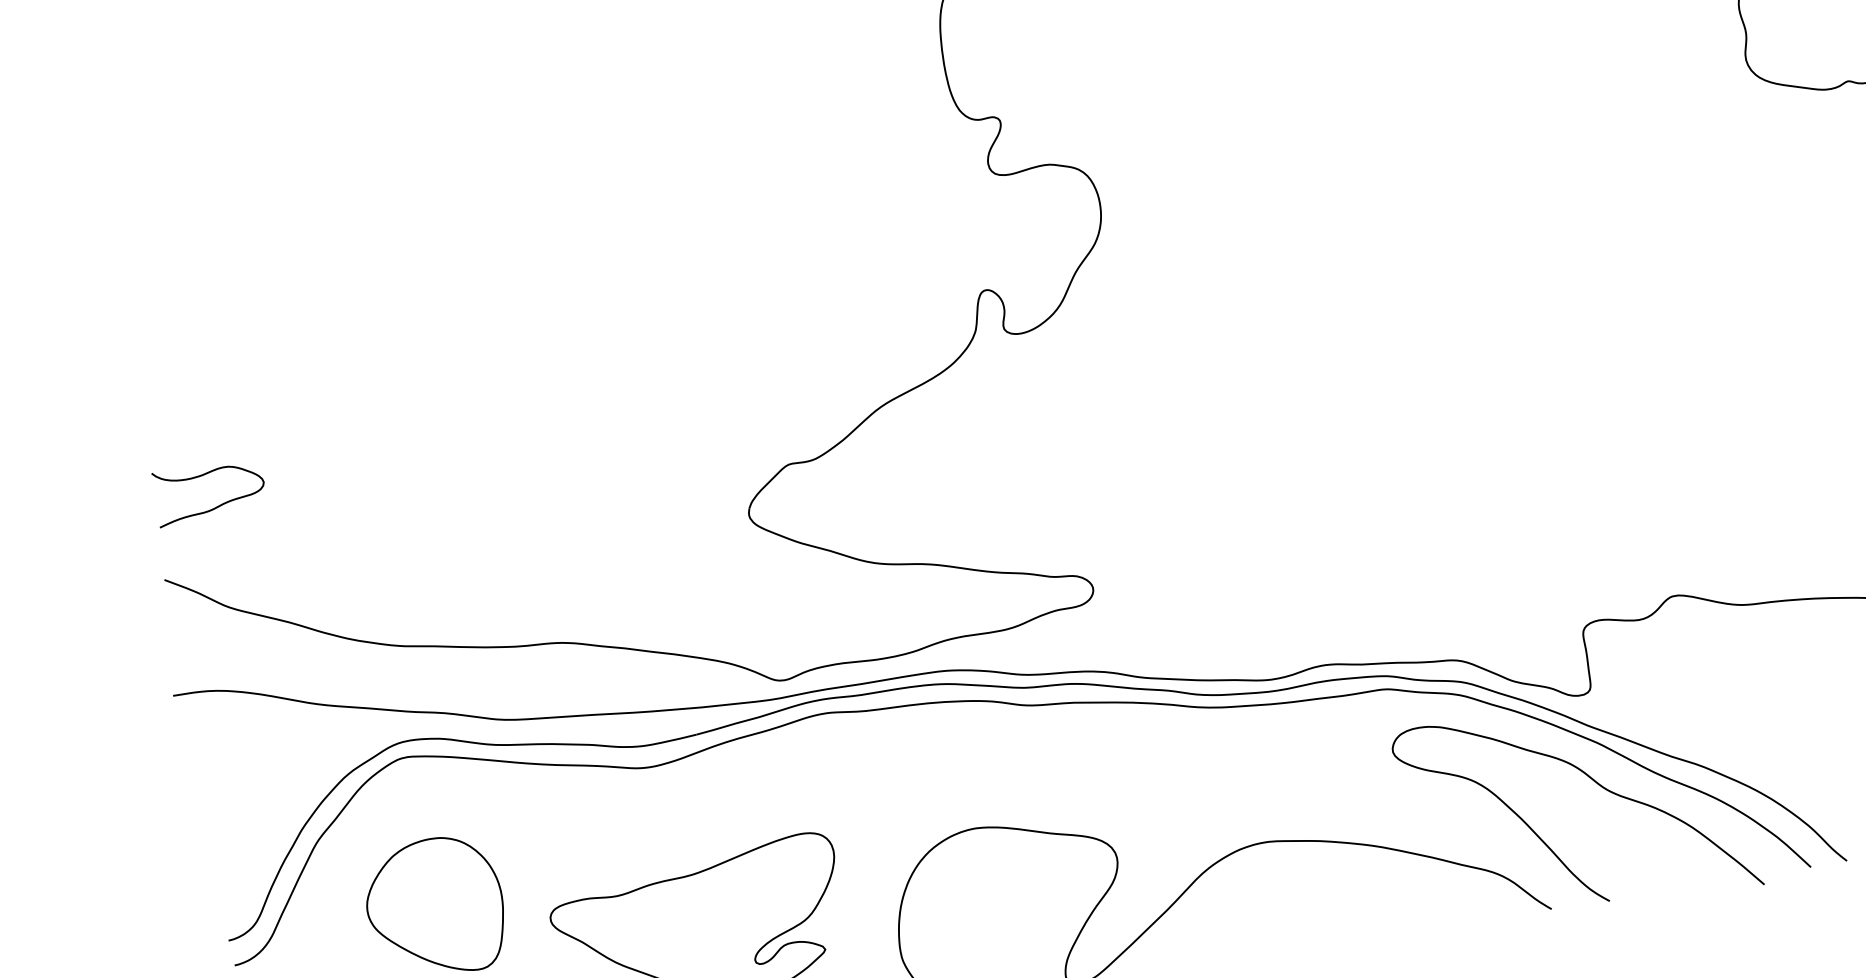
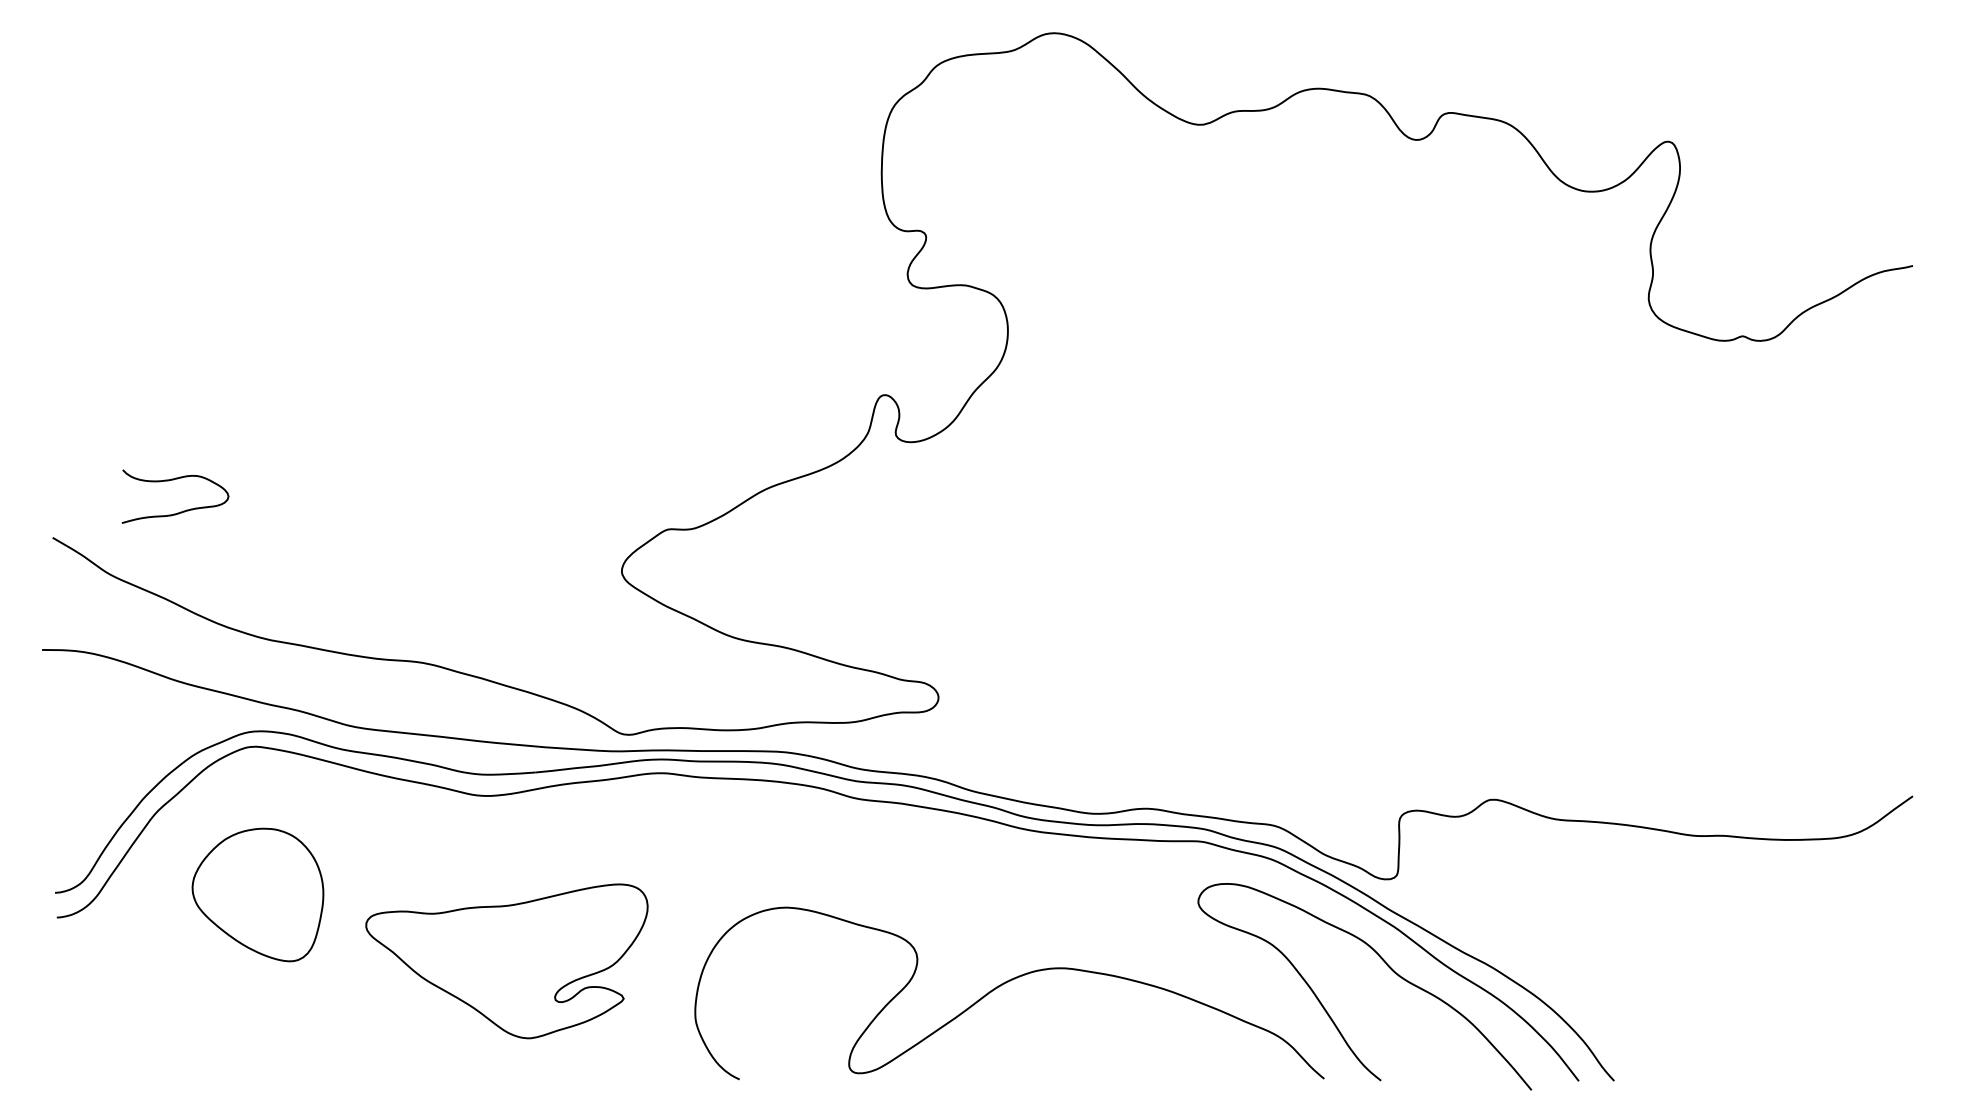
curve: (217, 505) -> (180, 511), moved

